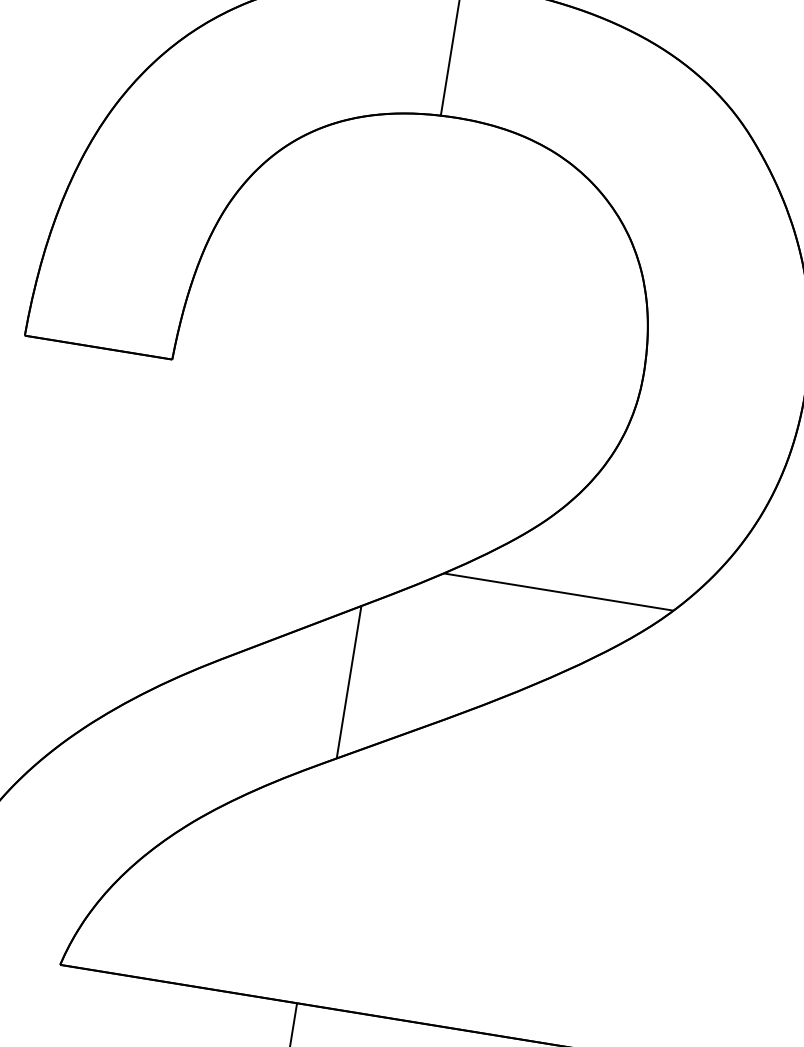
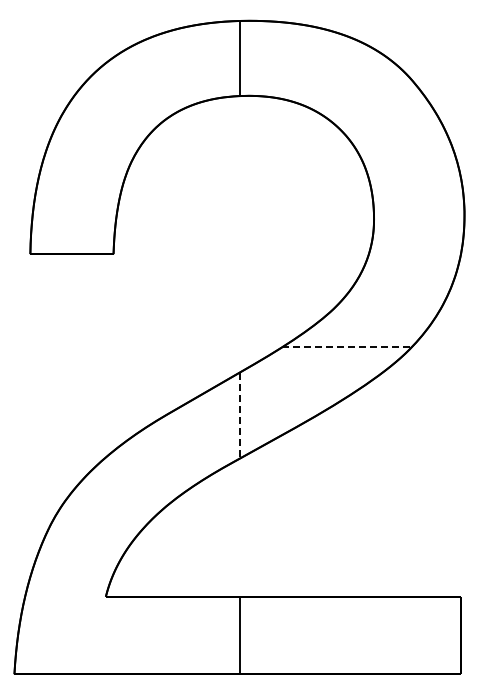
line: (558, 591) -> (346, 347), solid -> dashed
line: (349, 681) -> (239, 415), solid -> dashed

